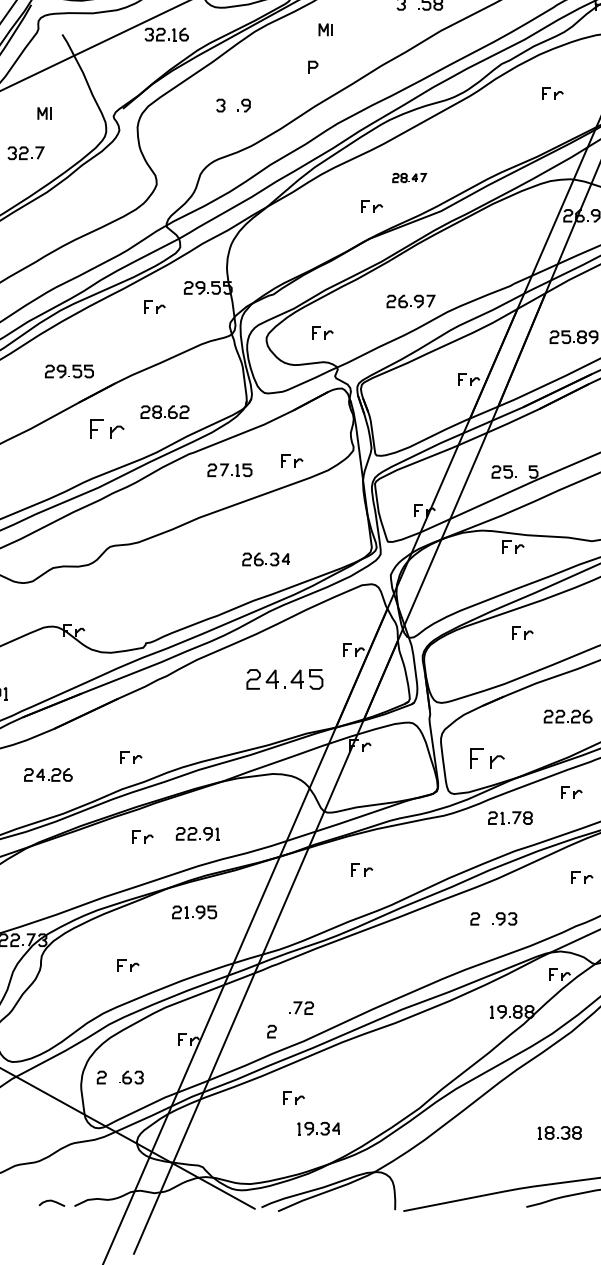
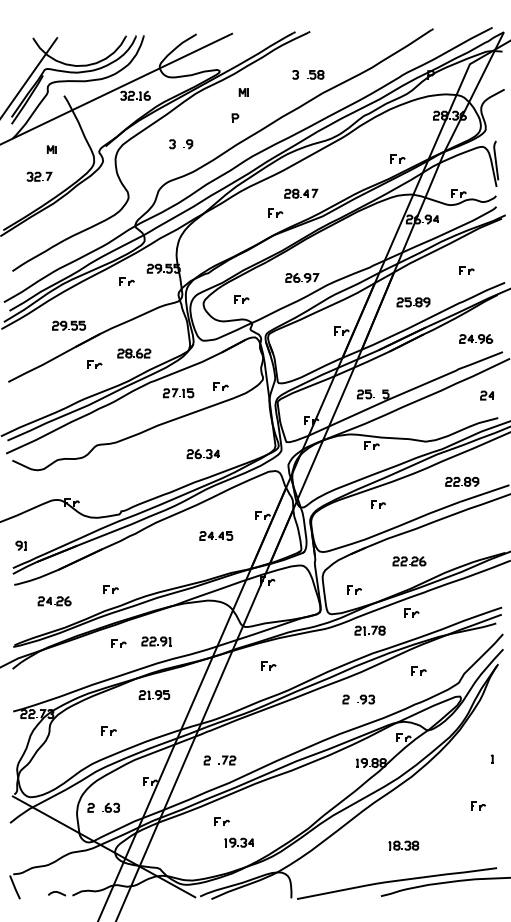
part: (552, 92) -> (397, 158), moved
part: (409, 177) -> (301, 193), size x1.43
part: (106, 428) -> (94, 364), size x0.62
part: (285, 678) -> (216, 535), size x0.62
part: (487, 757) -> (354, 589), size x0.62
curve: (270, 1031) -> (206, 760), moved

